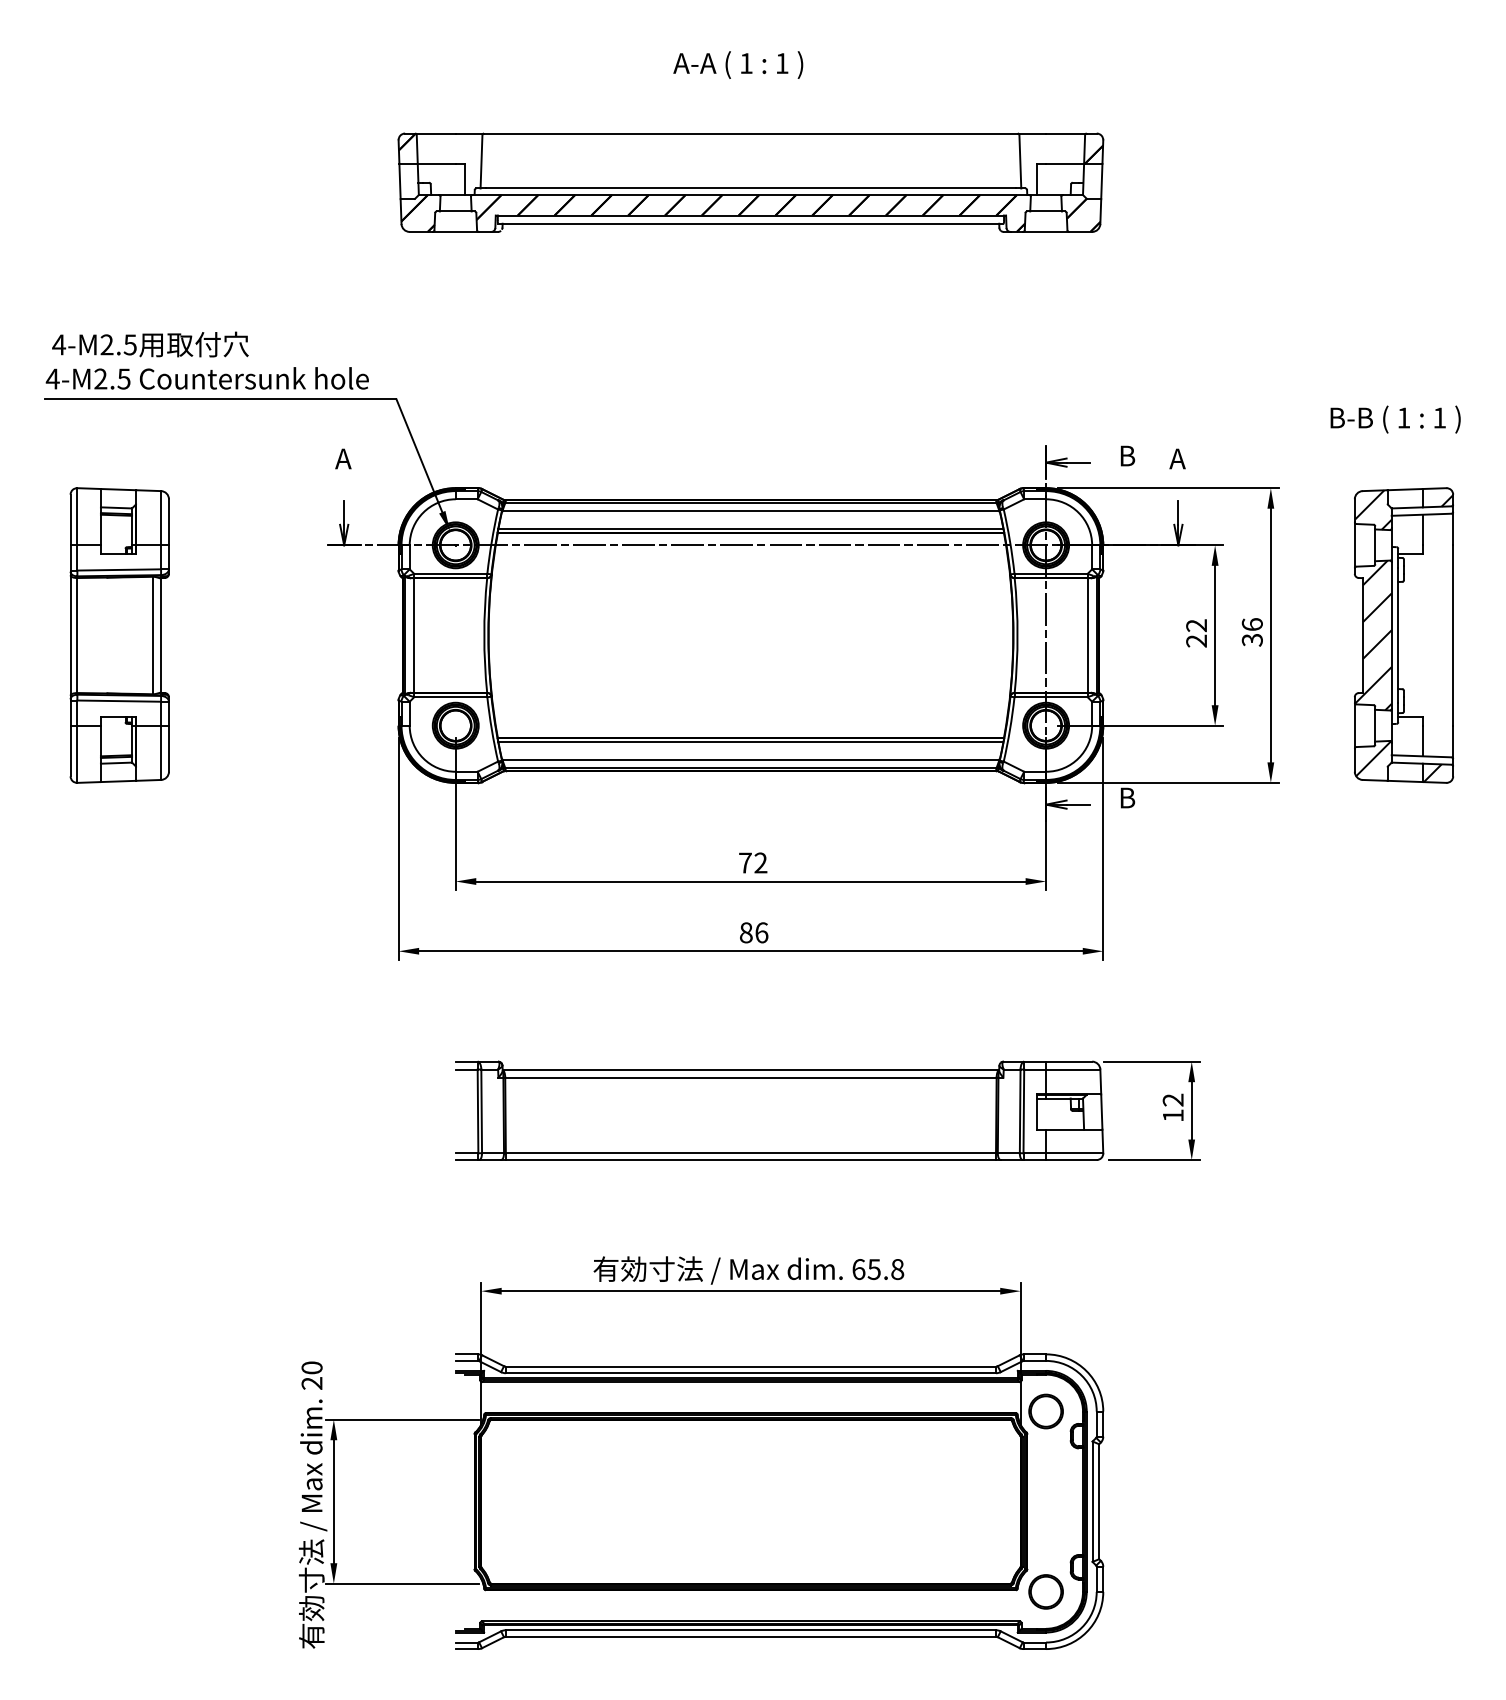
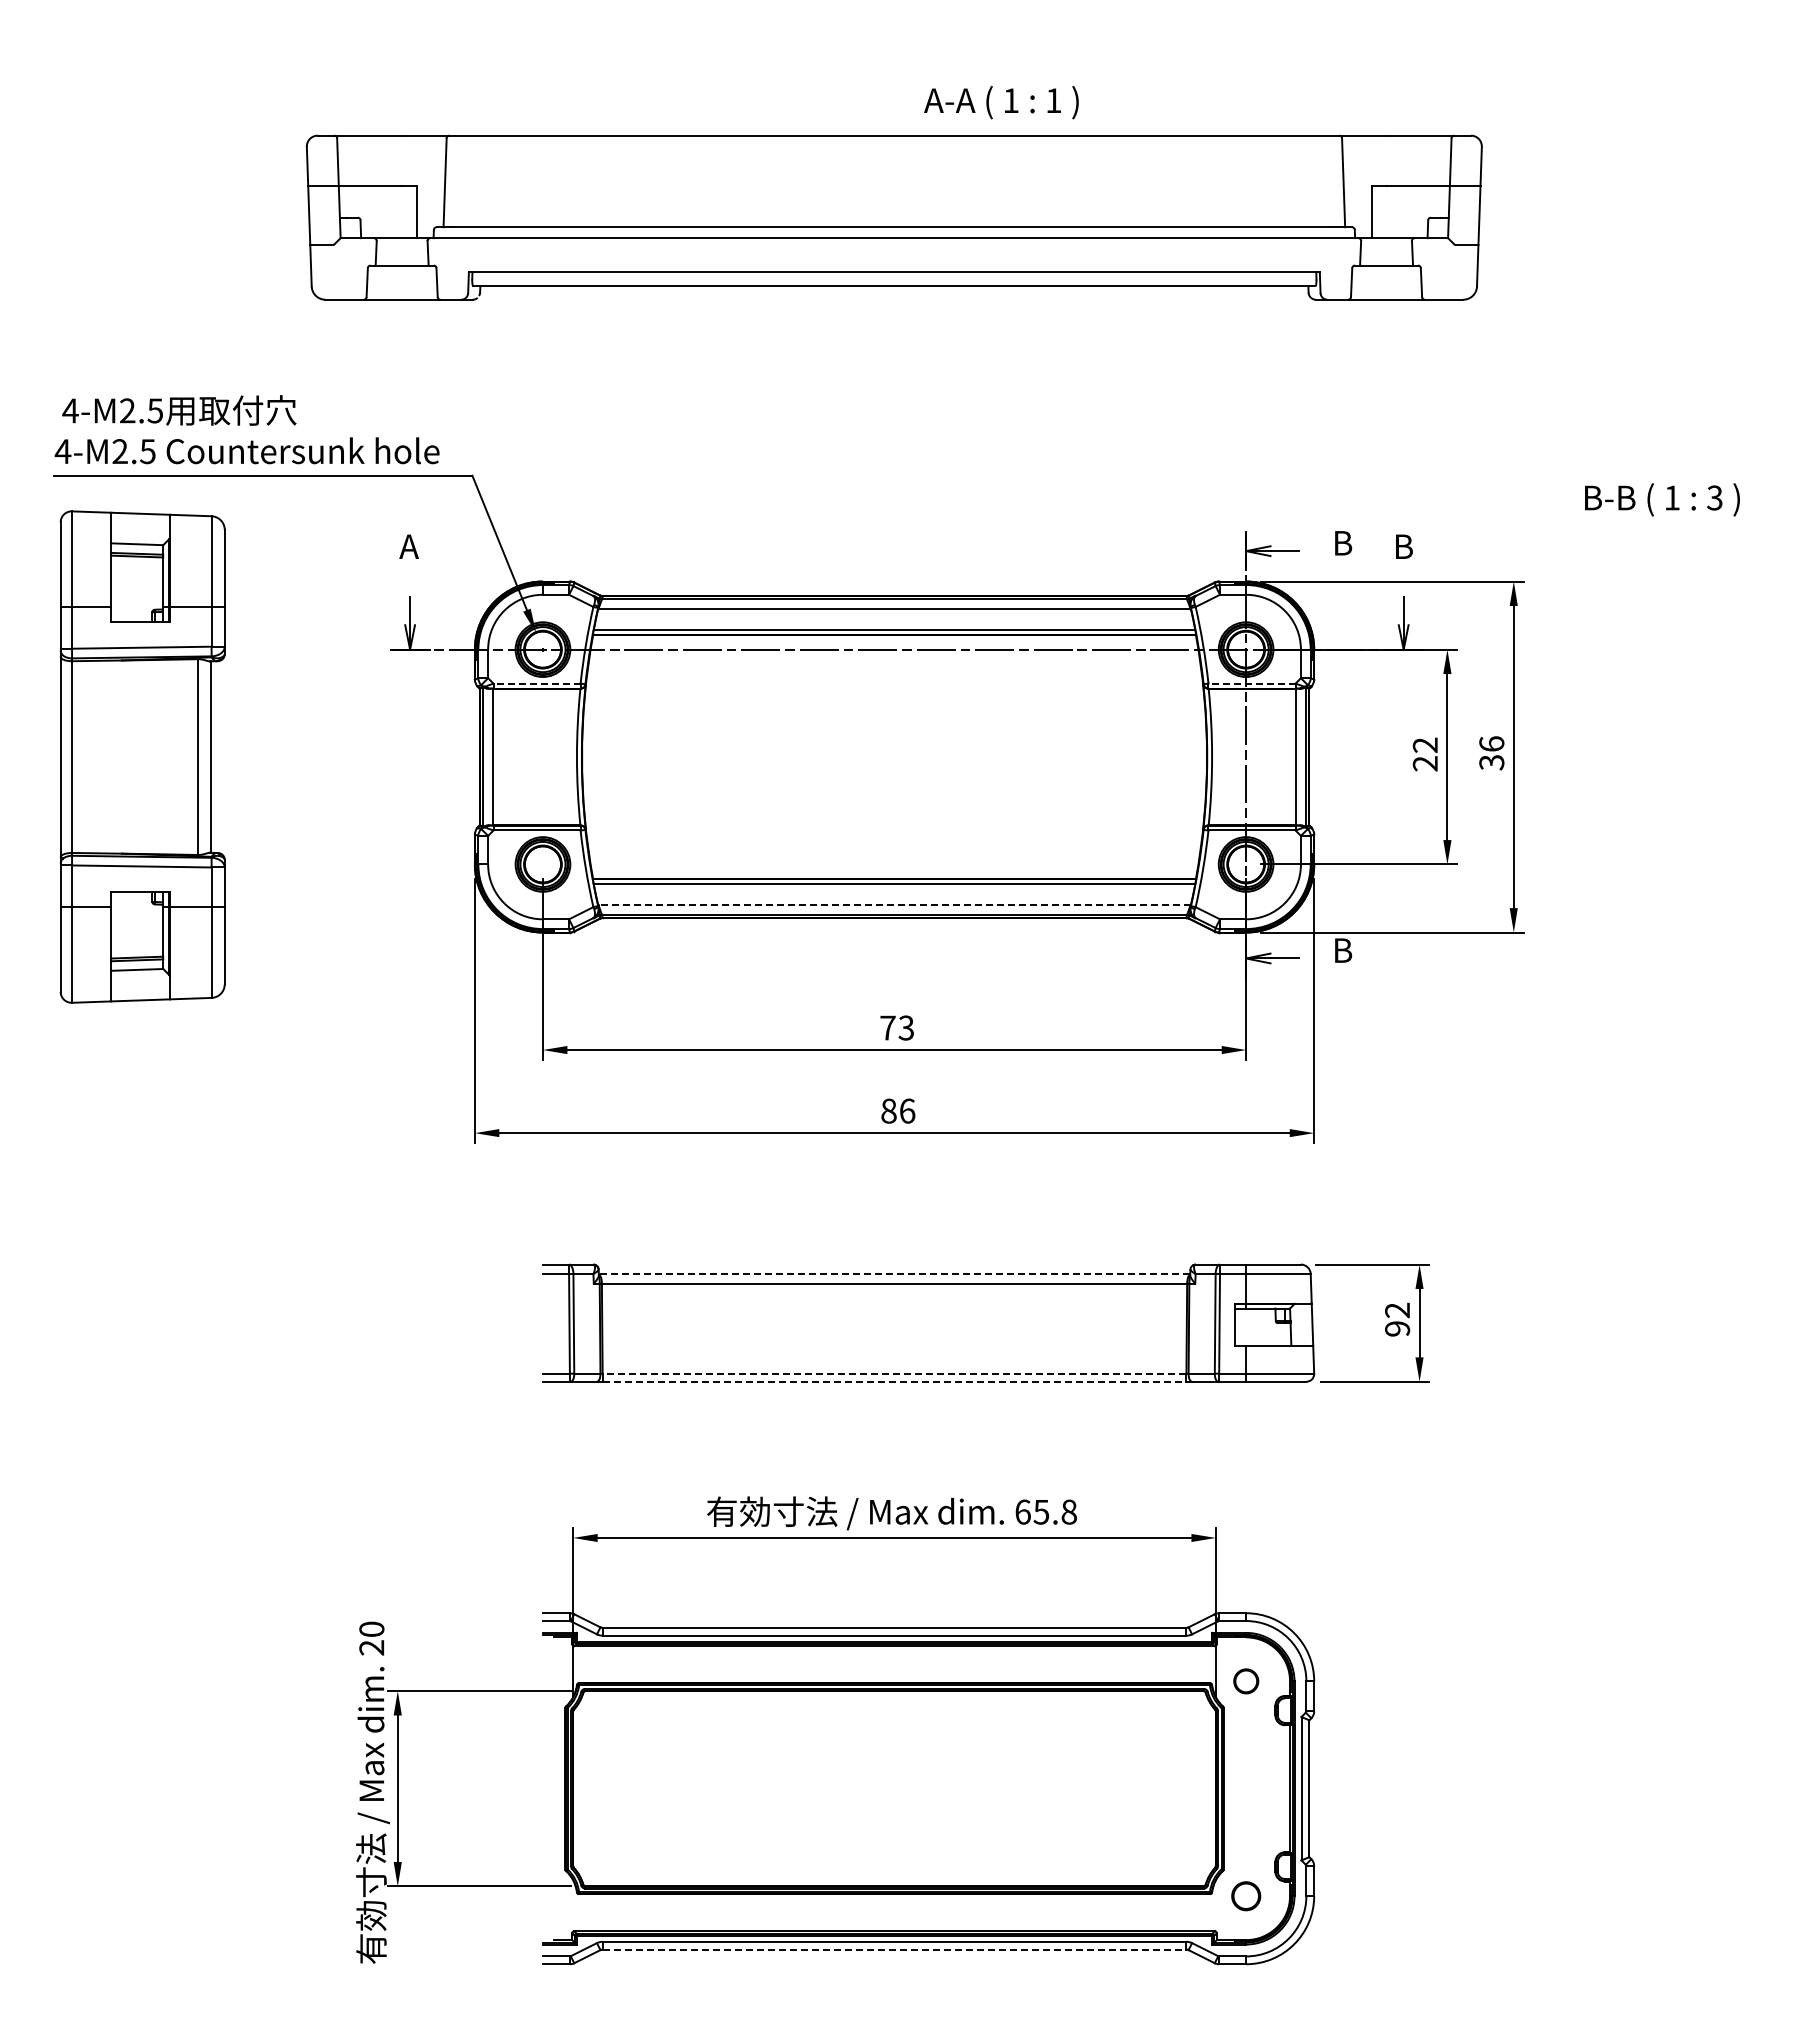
text: (738, 64) -> (1001, 102), moved
part: (750, 182) -> (894, 217), size x1.4
text: (1439, 417) -> (1714, 497), 1 -> 3
text: (1177, 458) -> (1402, 546), A -> B
line: (451, 573) -> (537, 683), solid -> dashed
line: (1050, 573) -> (1251, 683), solid -> dashed
part: (119, 635) -> (142, 756), size x1.4
part: (1404, 635) -> (1672, 756), removed
line: (750, 760) -> (894, 905), solid -> dashed
text: (760, 863) -> (906, 1028), 72 -> 73
line: (750, 1069) -> (894, 1274), solid -> dashed
text: (1173, 1115) -> (1397, 1328), 12 -> 92
line: (750, 1153) -> (894, 1373), solid -> dashed
line: (750, 1159) -> (894, 1381), solid -> dashed
part: (1046, 1411) -> (1246, 1681), size x0.6
part: (1046, 1592) -> (1246, 1896), size x0.7
line: (750, 1636) -> (894, 1949), solid -> dashed

